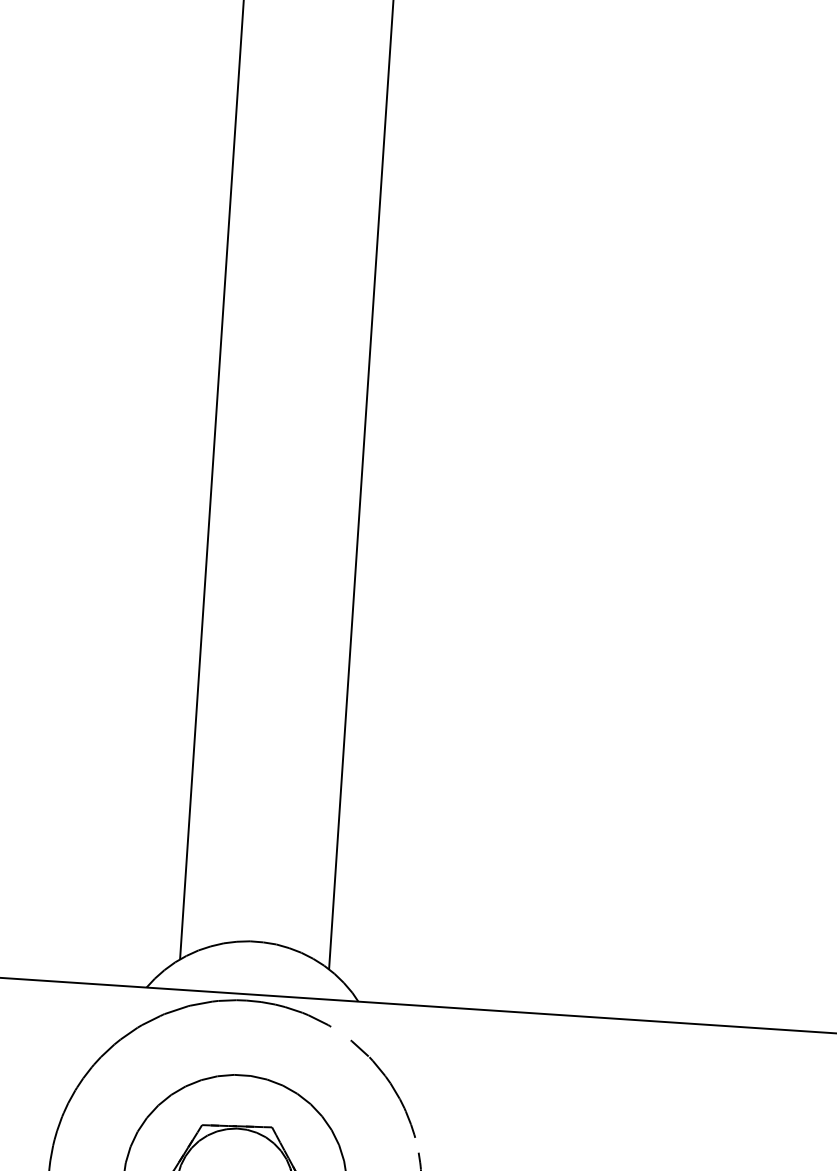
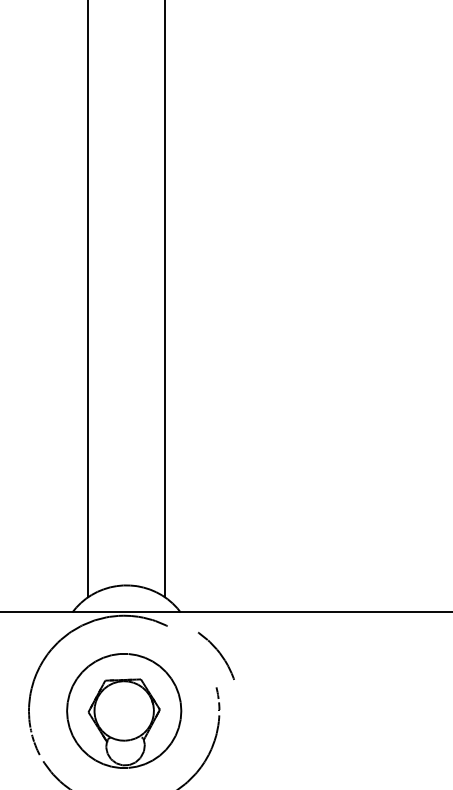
part: (381, 1087) -> (215, 655), moved

